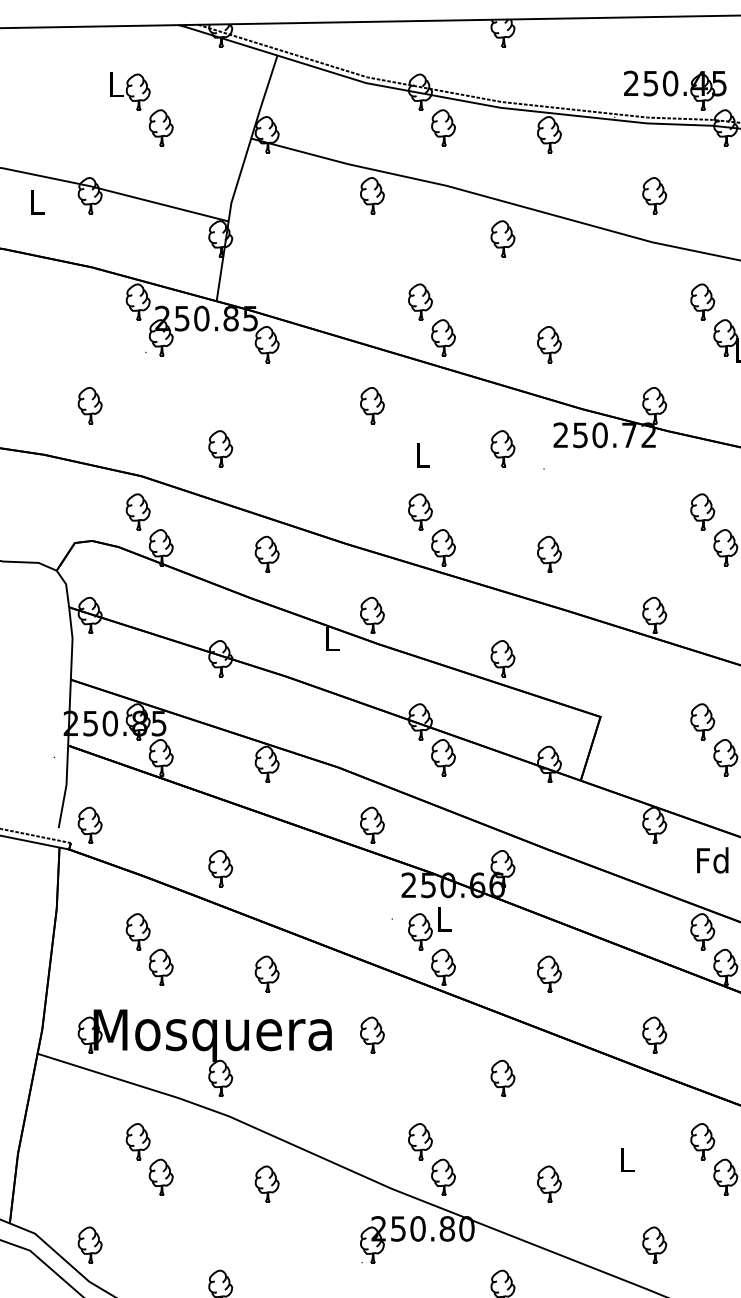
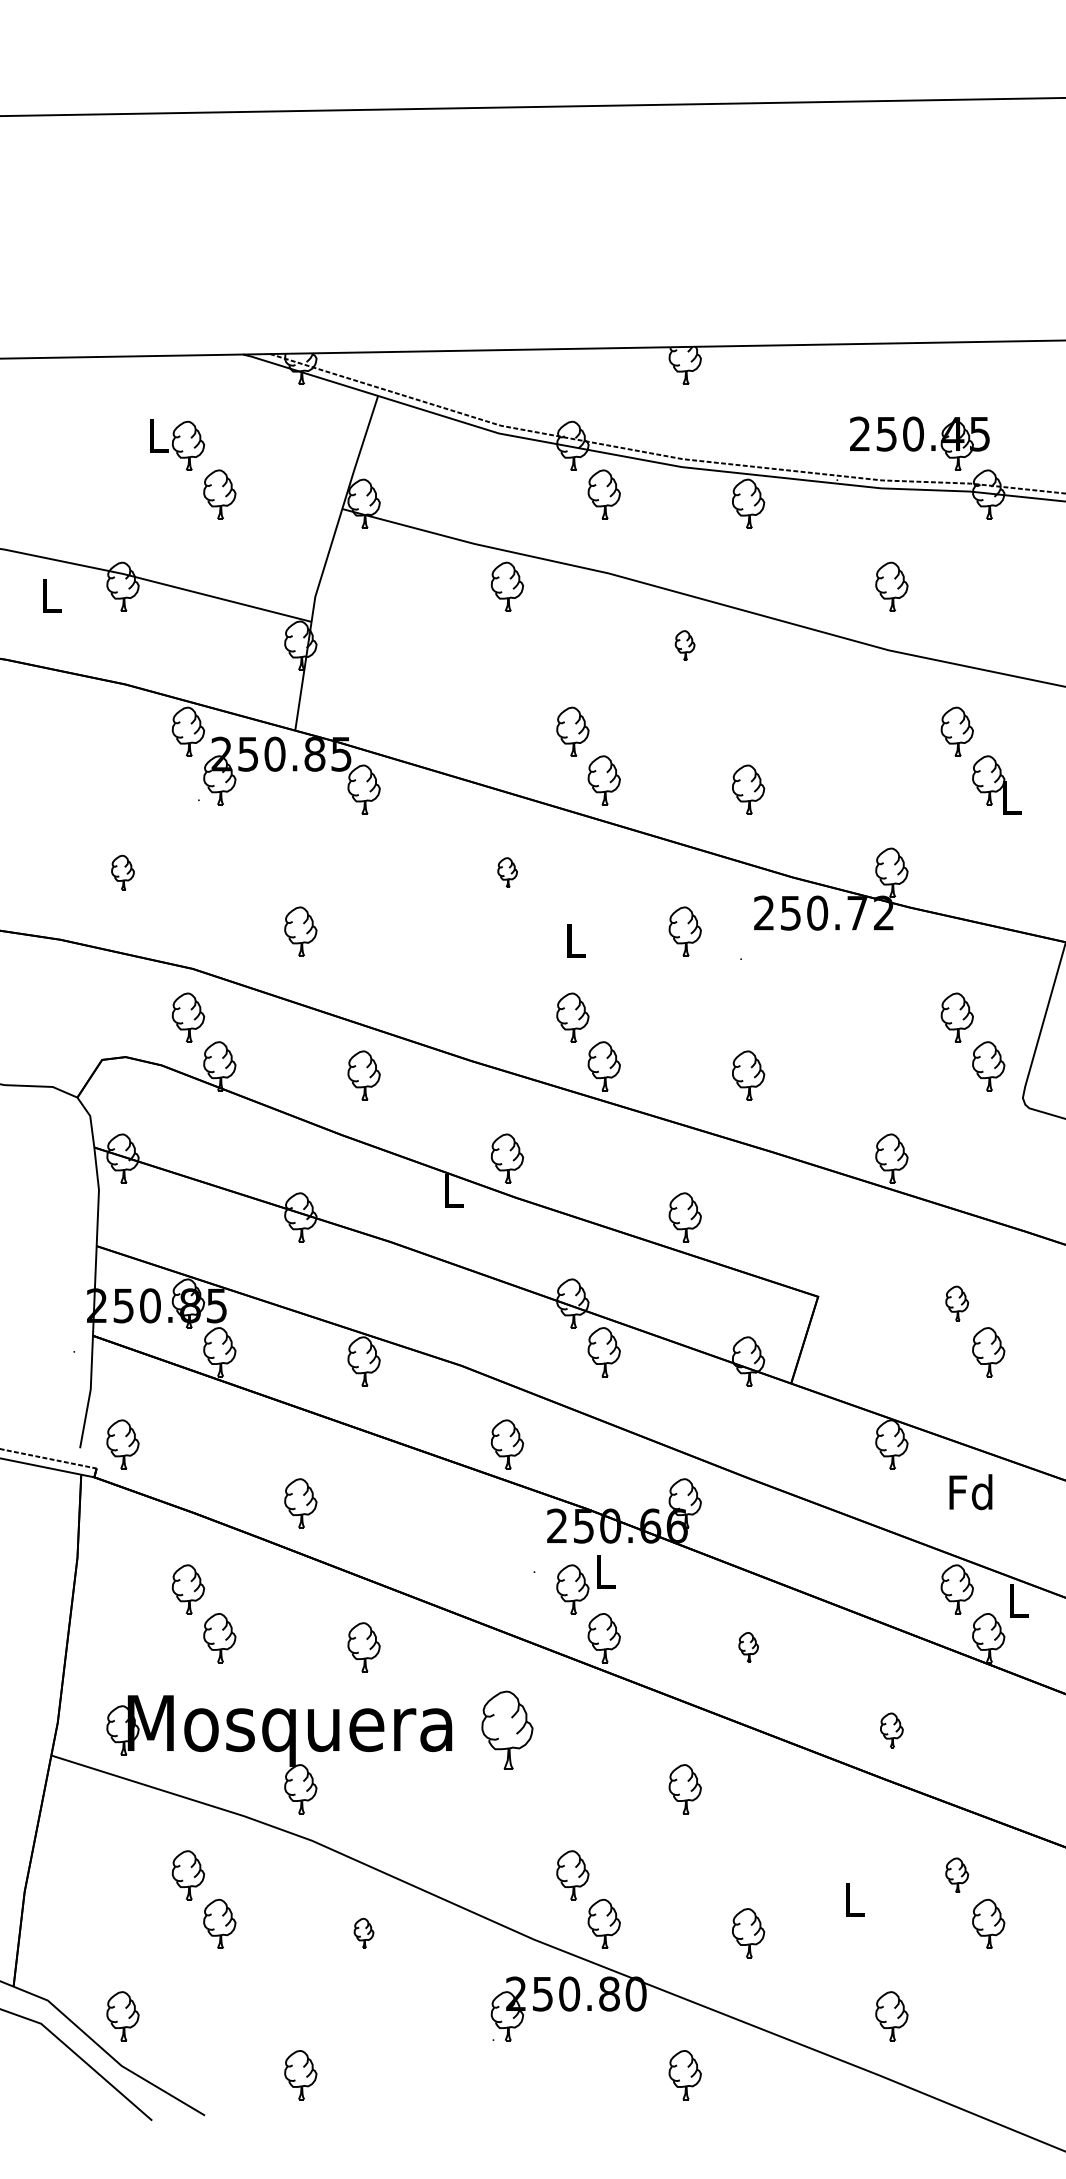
part: (502, 238) -> (684, 645), size x0.6
part: (89, 405) -> (122, 872), size x0.7
part: (372, 405) -> (507, 872), size x0.6
part: (702, 721) -> (956, 1303), size x0.7
part: (549, 974) -> (748, 1647), size x0.6
part: (372, 1035) -> (507, 1730), size x1.6
part: (654, 1035) -> (891, 1730), size x0.7
part: (702, 1141) -> (956, 1875), size x0.7
part: (266, 1184) -> (363, 1933), size x0.6

